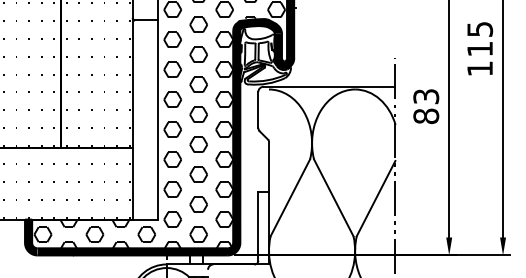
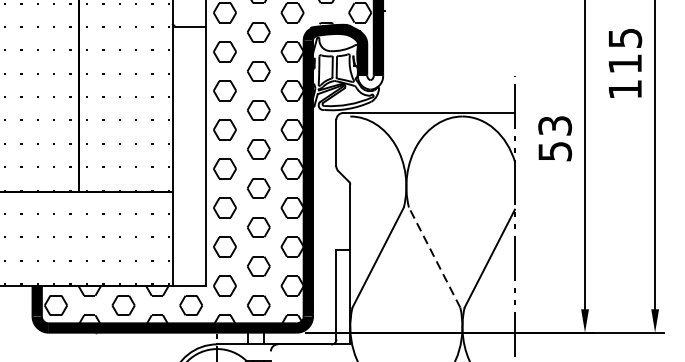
fill: (284, 63) -> (370, 82), removed
text: (426, 116) -> (555, 151), 83 -> 53
line: (333, 197) -> (434, 257), solid -> dashed

